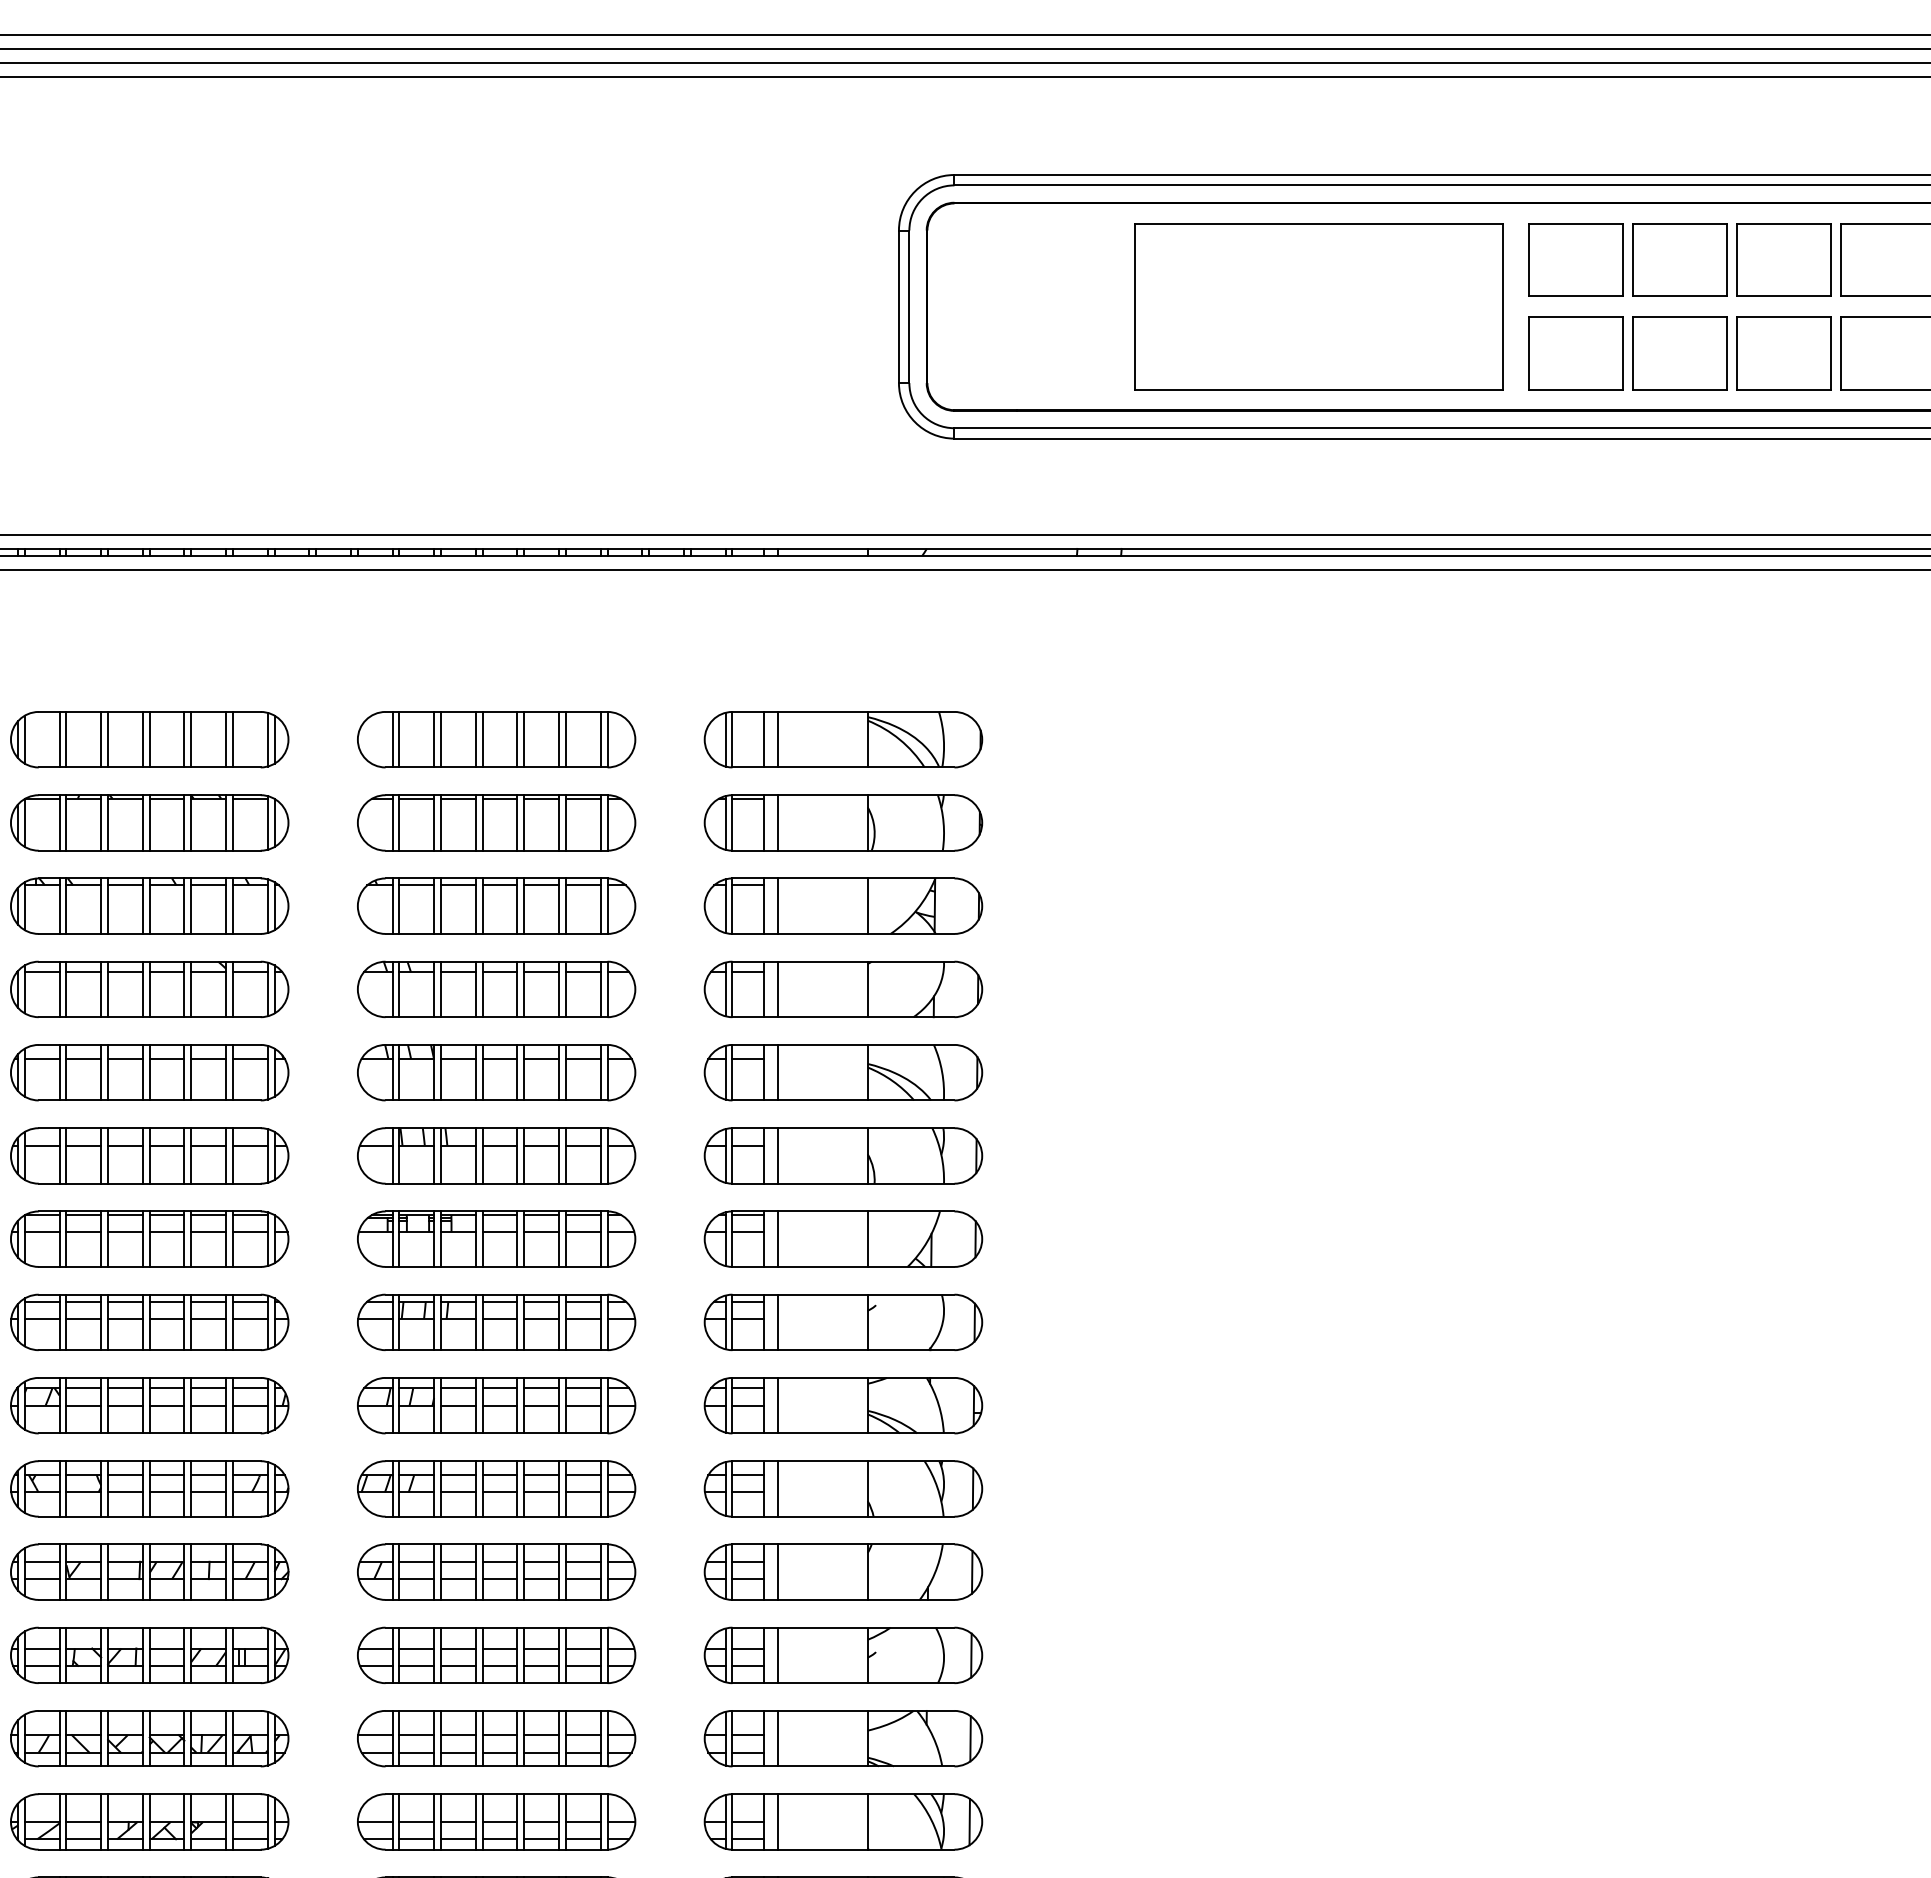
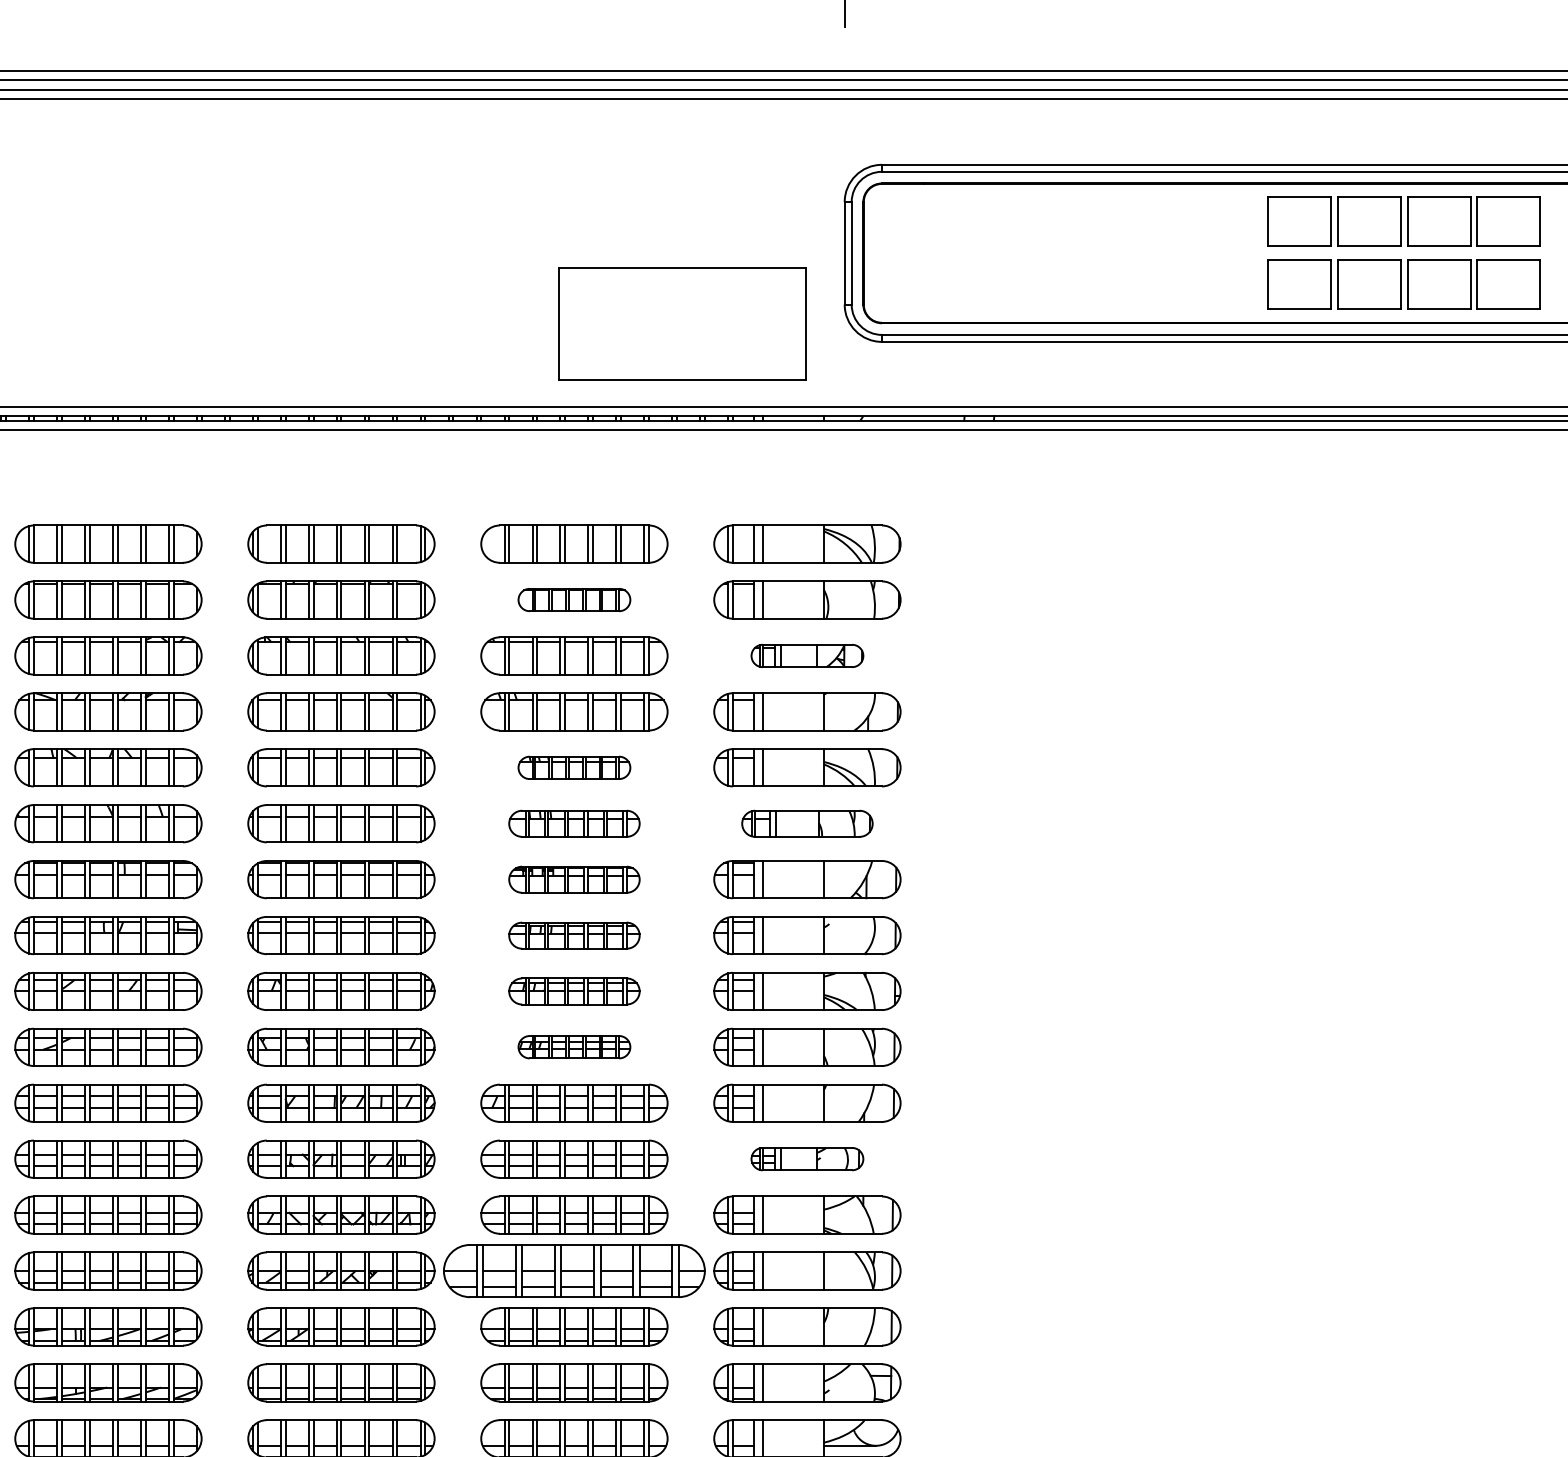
part: (1318, 305) -> (682, 323), moved
part: (496, 822) -> (574, 599), size x0.6
part: (843, 905) -> (807, 655), size x0.6
part: (496, 1072) -> (574, 767), size x0.6
part: (496, 1155) -> (574, 823), size x0.7
part: (843, 1155) -> (807, 823), size x0.7
part: (496, 1238) -> (574, 879), size x0.7
part: (496, 1322) -> (574, 935), size x0.7
part: (496, 1405) -> (574, 991), size x0.7
part: (496, 1487) -> (574, 1046), size x0.6
part: (843, 1654) -> (807, 1158), size x0.6
part: (496, 1821) -> (574, 1270), size x1.4

